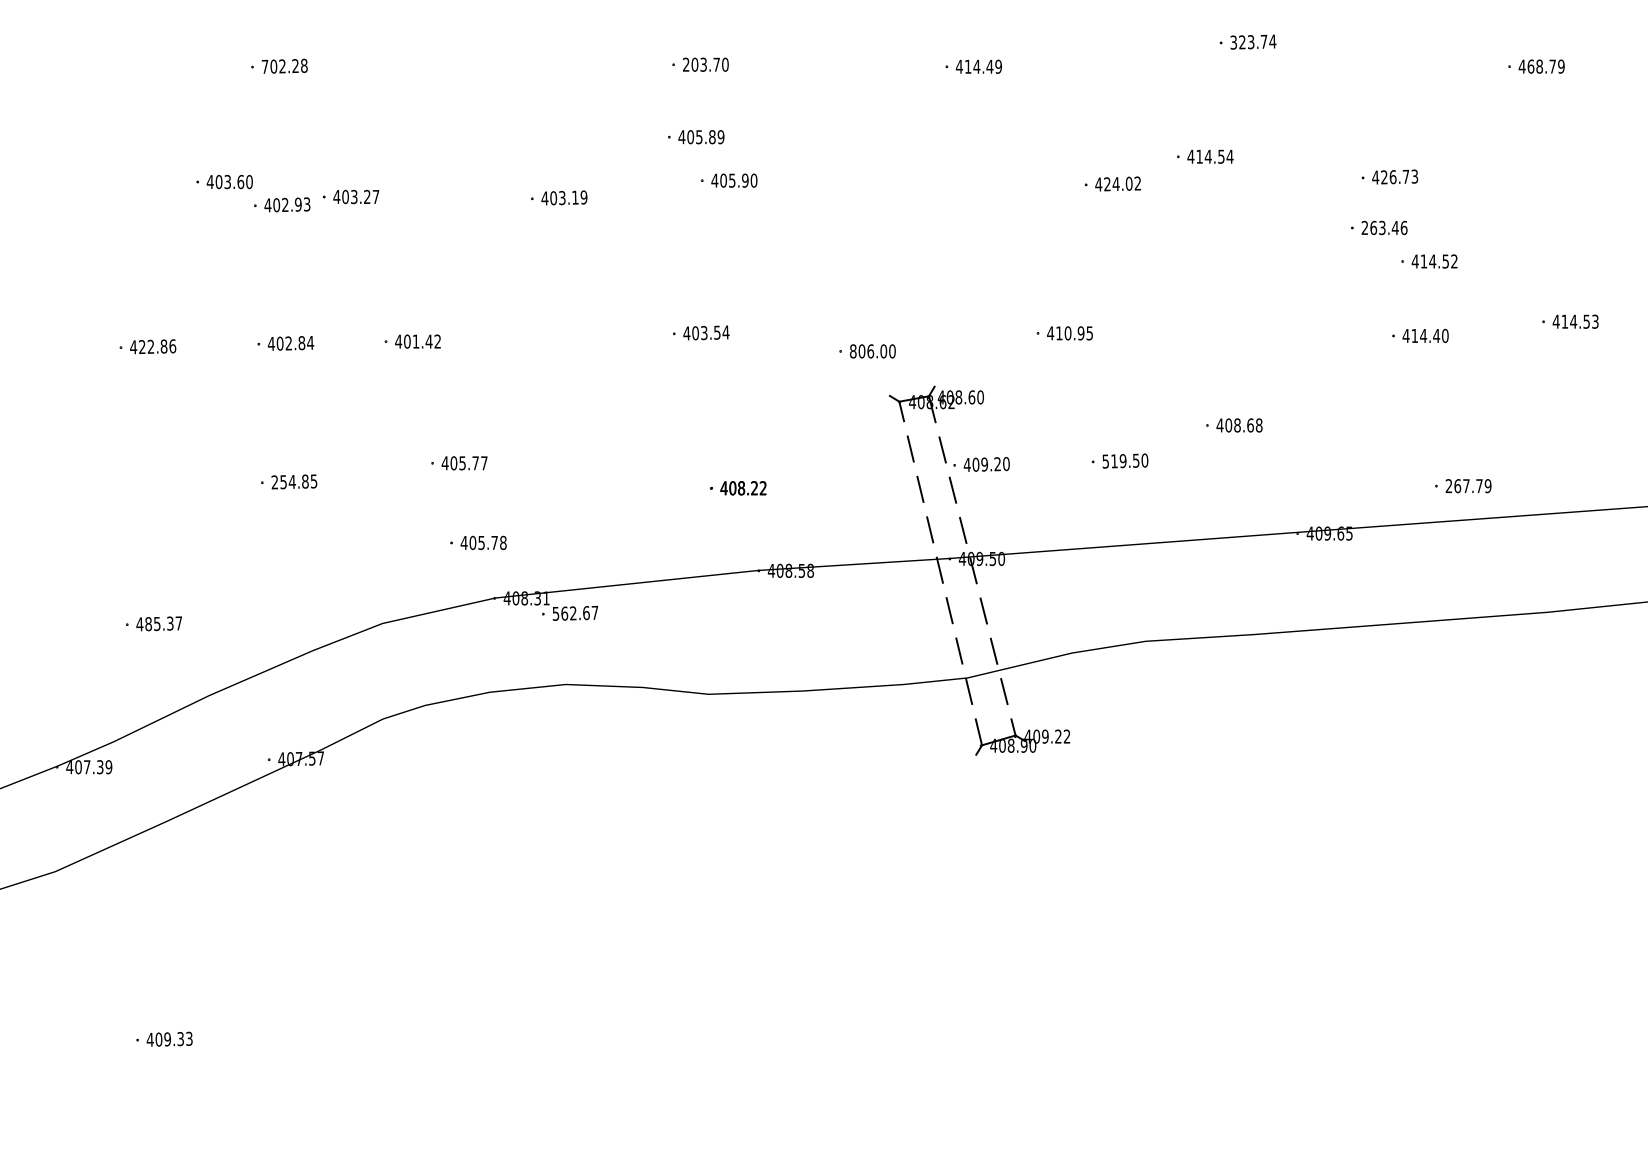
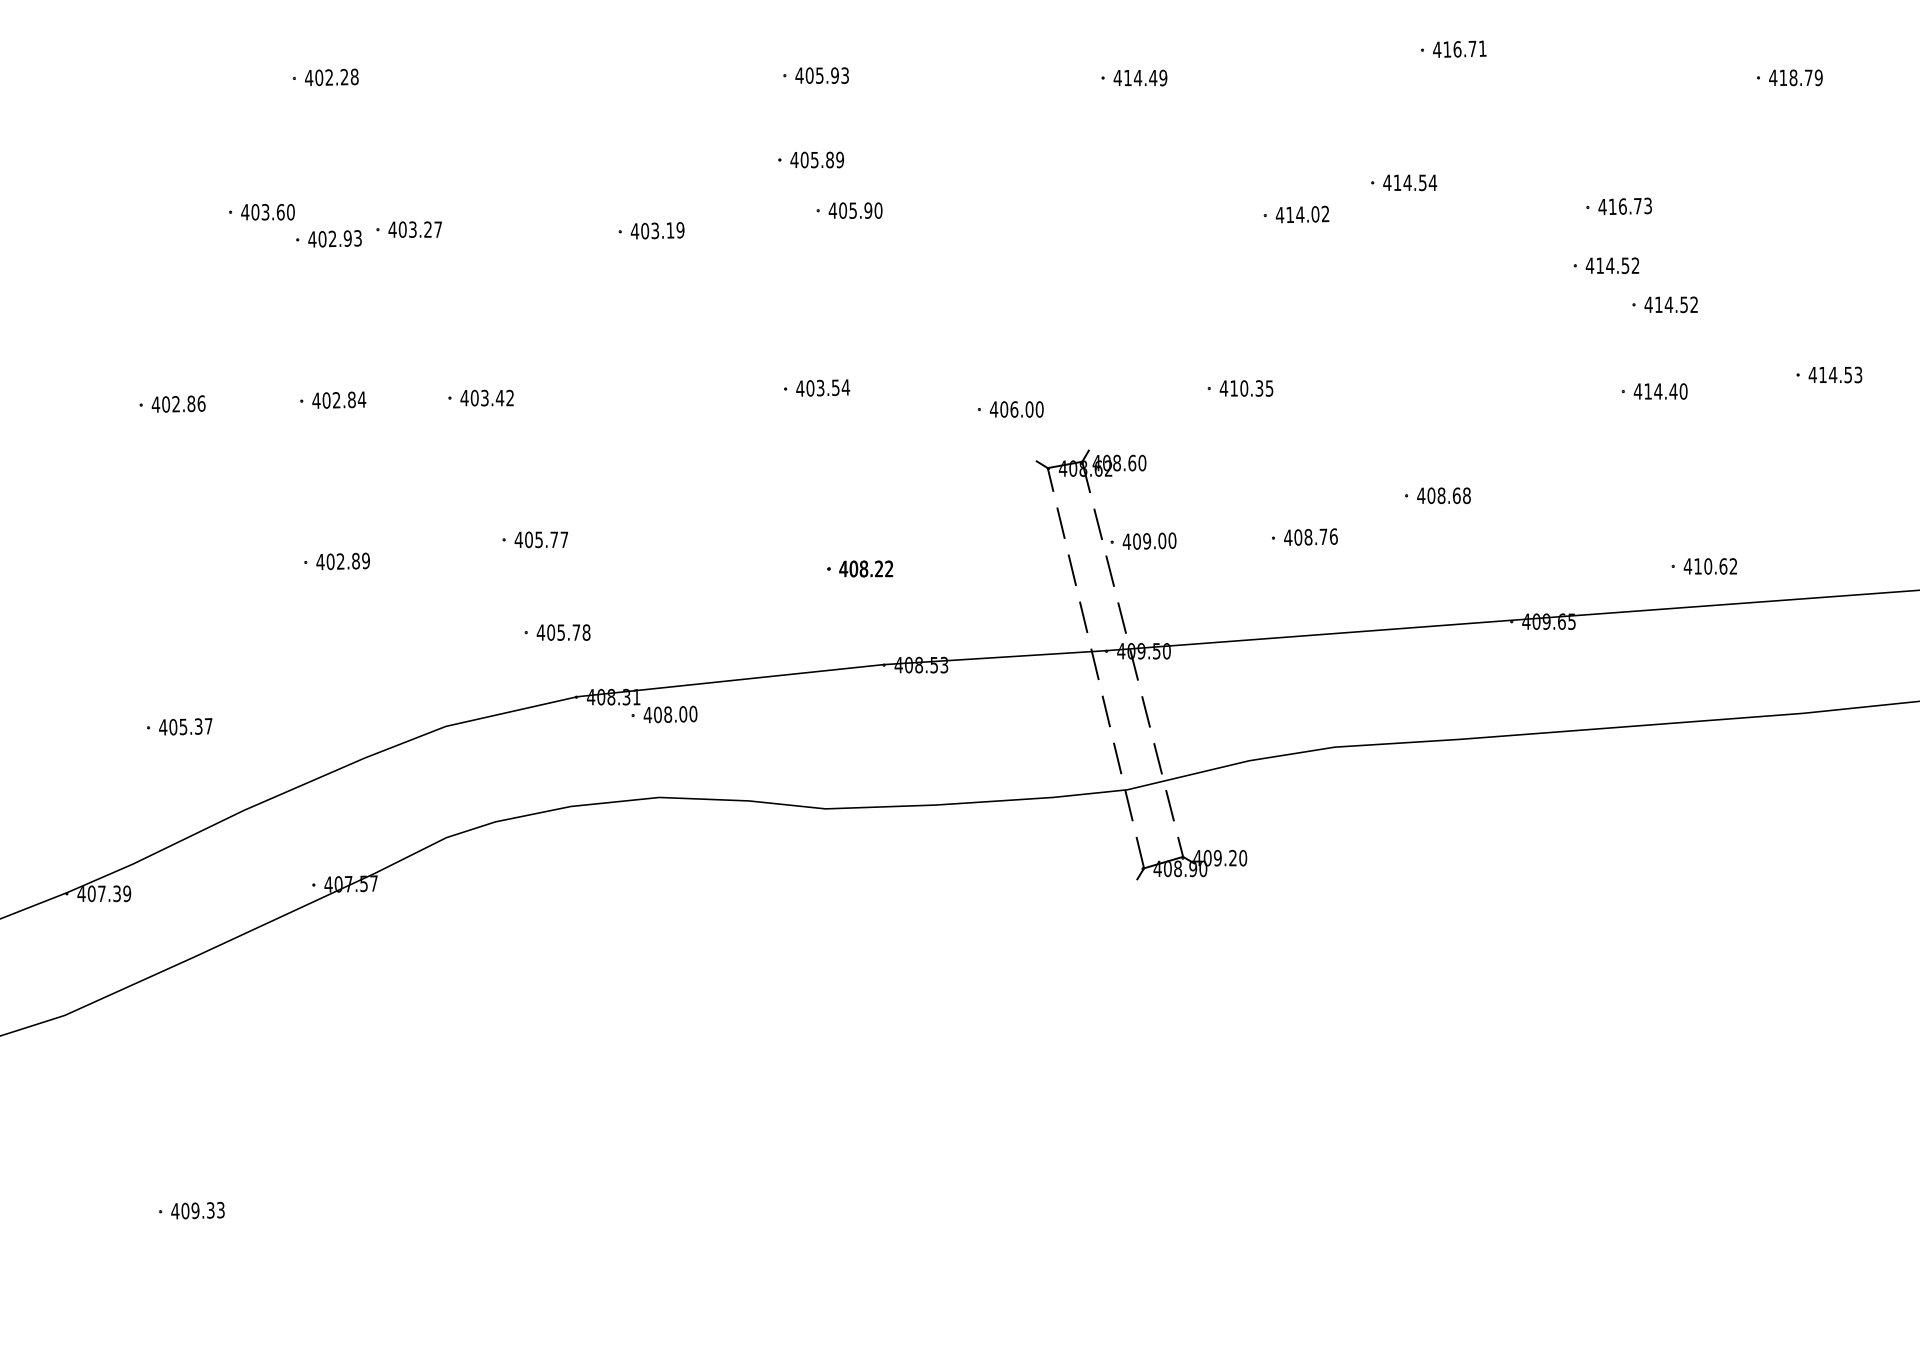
text: (1252, 42) -> (1459, 49), 323.74 -> 416.71
text: (705, 64) -> (822, 75), 203.70 -> 405.93
text: (1531, 66) -> (1783, 77), 468.79 -> 418.79
text: (265, 67) -> (309, 78), 702.28 -> 402.28
text: (1384, 177) -> (1612, 206), 426.73 -> 416.73
text: (1106, 183) -> (1289, 214), 424.02 -> 414.02
text: (1384, 227) -> (1612, 265), 263.46 -> 414.52
text: (1081, 333) -> (1259, 388), 410.95 -> 410.35
text: (415, 341) -> (484, 397), 401.42 -> 403.42
text: (142, 347) -> (166, 404), 422.86 -> 402.86
text: (852, 351) -> (993, 409), 806.00 -> 406.00
text: (1124, 461) -> (1310, 537), 519.50 -> 408.76
text: (997, 463) -> (1162, 540), 409.20 -> 409.00
text: (293, 481) -> (342, 561), 254.85 -> 402.89
text: (1468, 486) -> (1710, 566), 267.79 -> 410.62
text: (810, 571) -> (944, 665), 408.58 -> 408.53
text: (575, 613) -> (670, 714), 562.67 -> 408.00
text: (148, 624) -> (173, 727), 485.37 -> 405.37
text: (1067, 736) -> (1243, 858), 409.22 -> 409.20

